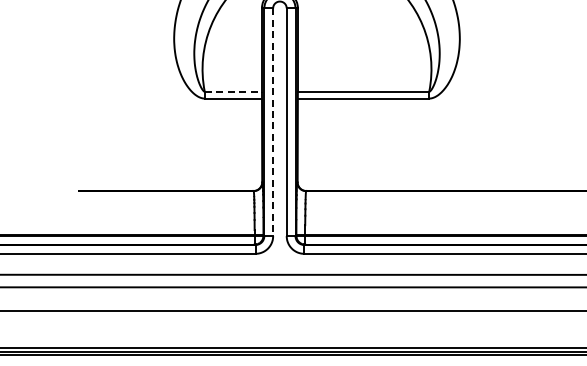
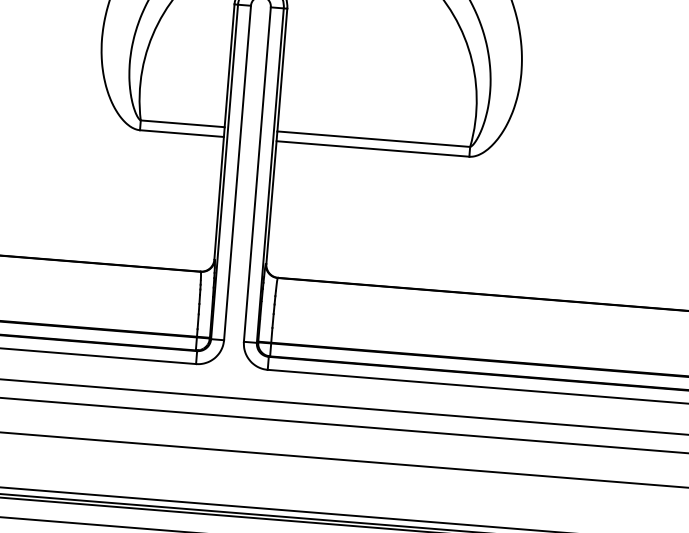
line: (233, 91) -> (182, 123), dashed -> solid
line: (273, 122) -> (237, 173), dashed -> solid

